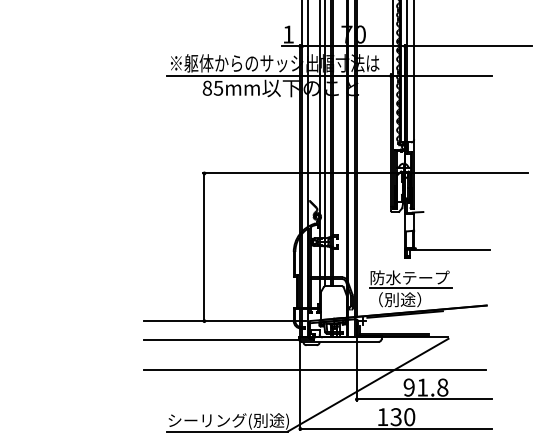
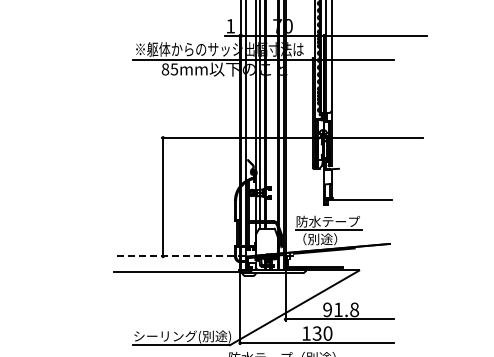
line: (224, 321) -> (179, 256), solid -> dashed
line: (314, 369) -> (251, 295), removed

